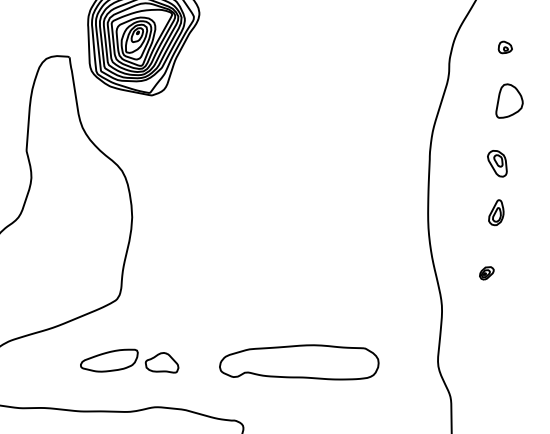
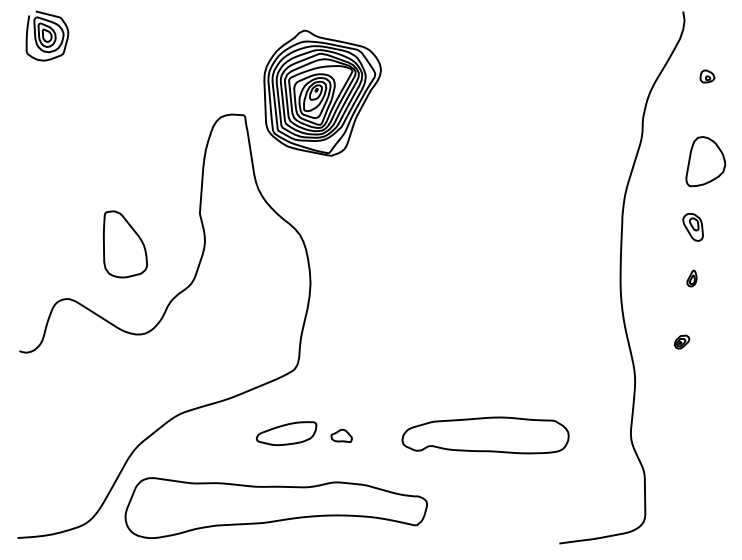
part: (505, 47) -> (707, 76), moved
part: (509, 100) -> (705, 161), size x1.4
part: (495, 212) -> (691, 278), size x0.6
part: (161, 362) -> (341, 435), size x0.6

